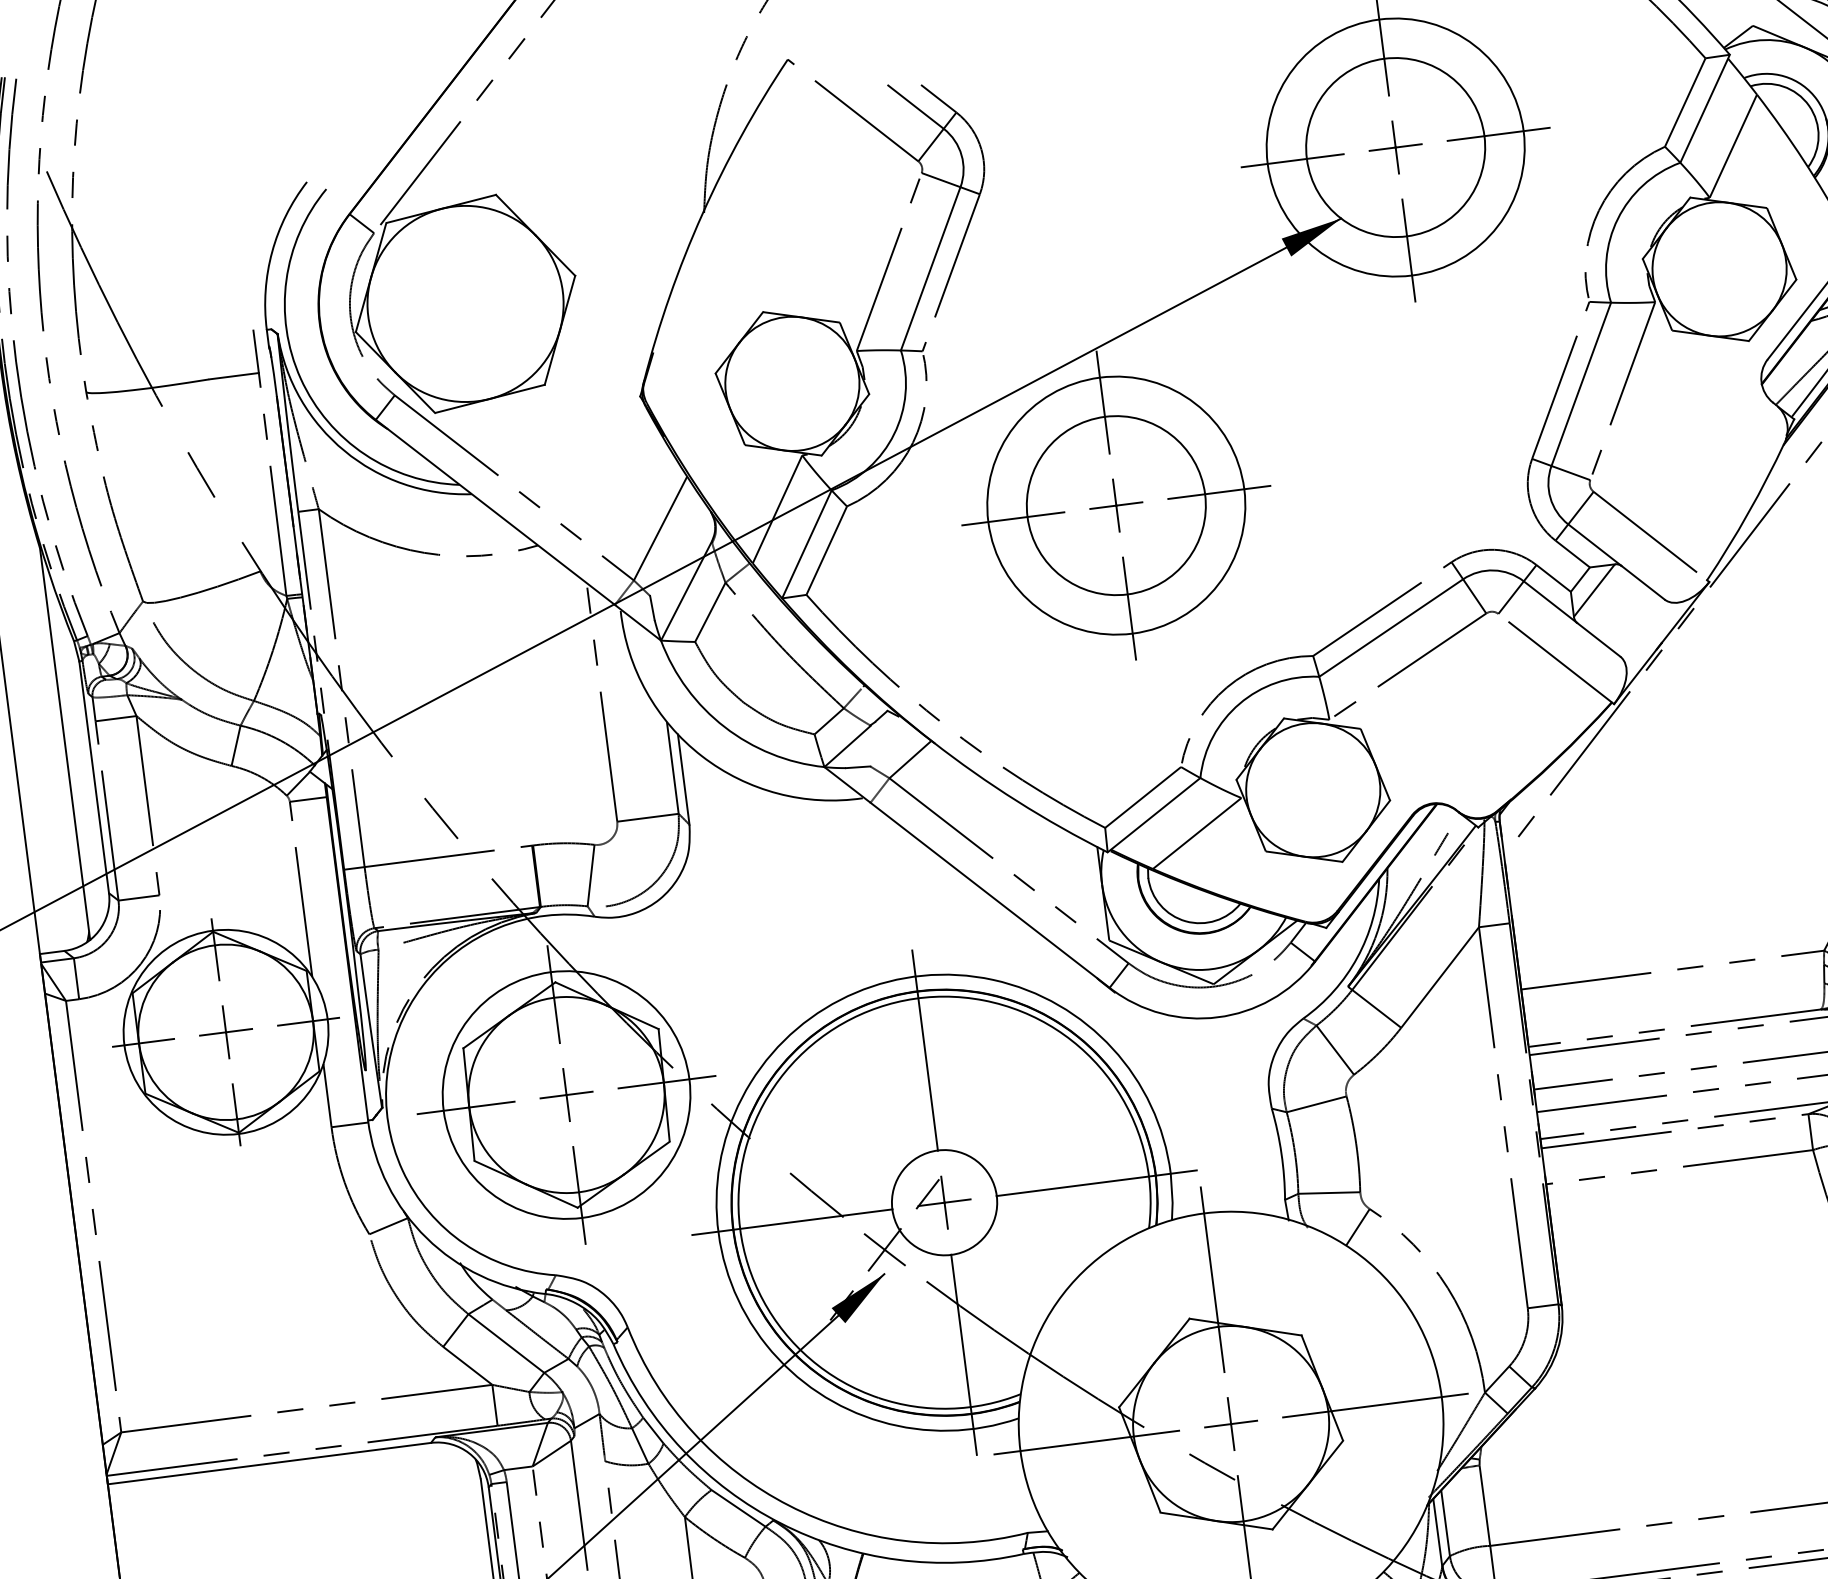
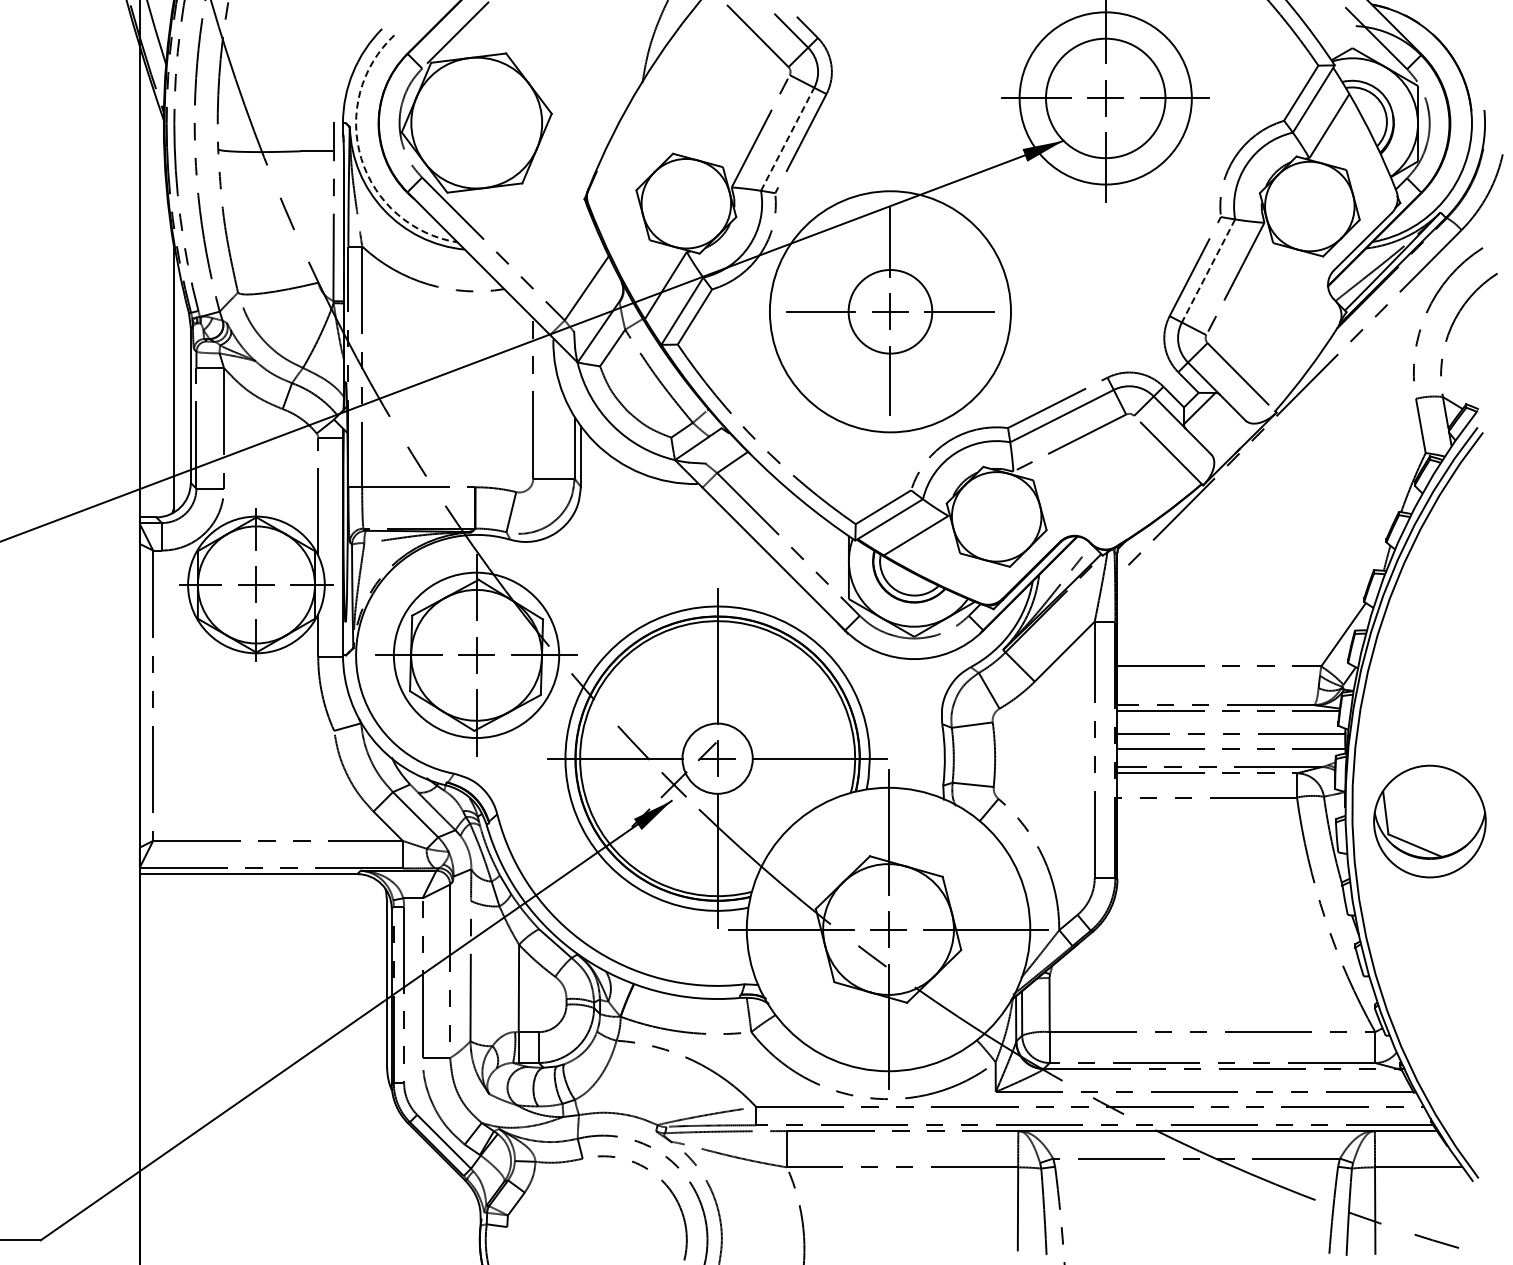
line: (930, 269) -> (787, 139), solid -> dashed
arc: (300, 378) -> (361, 158), solid -> dashed
line: (1581, 383) -> (1208, 270), solid -> dashed
circle: (1116, 505) -> (890, 311), size x0.7
circle: (1116, 505) -> (890, 311), size x1.4

